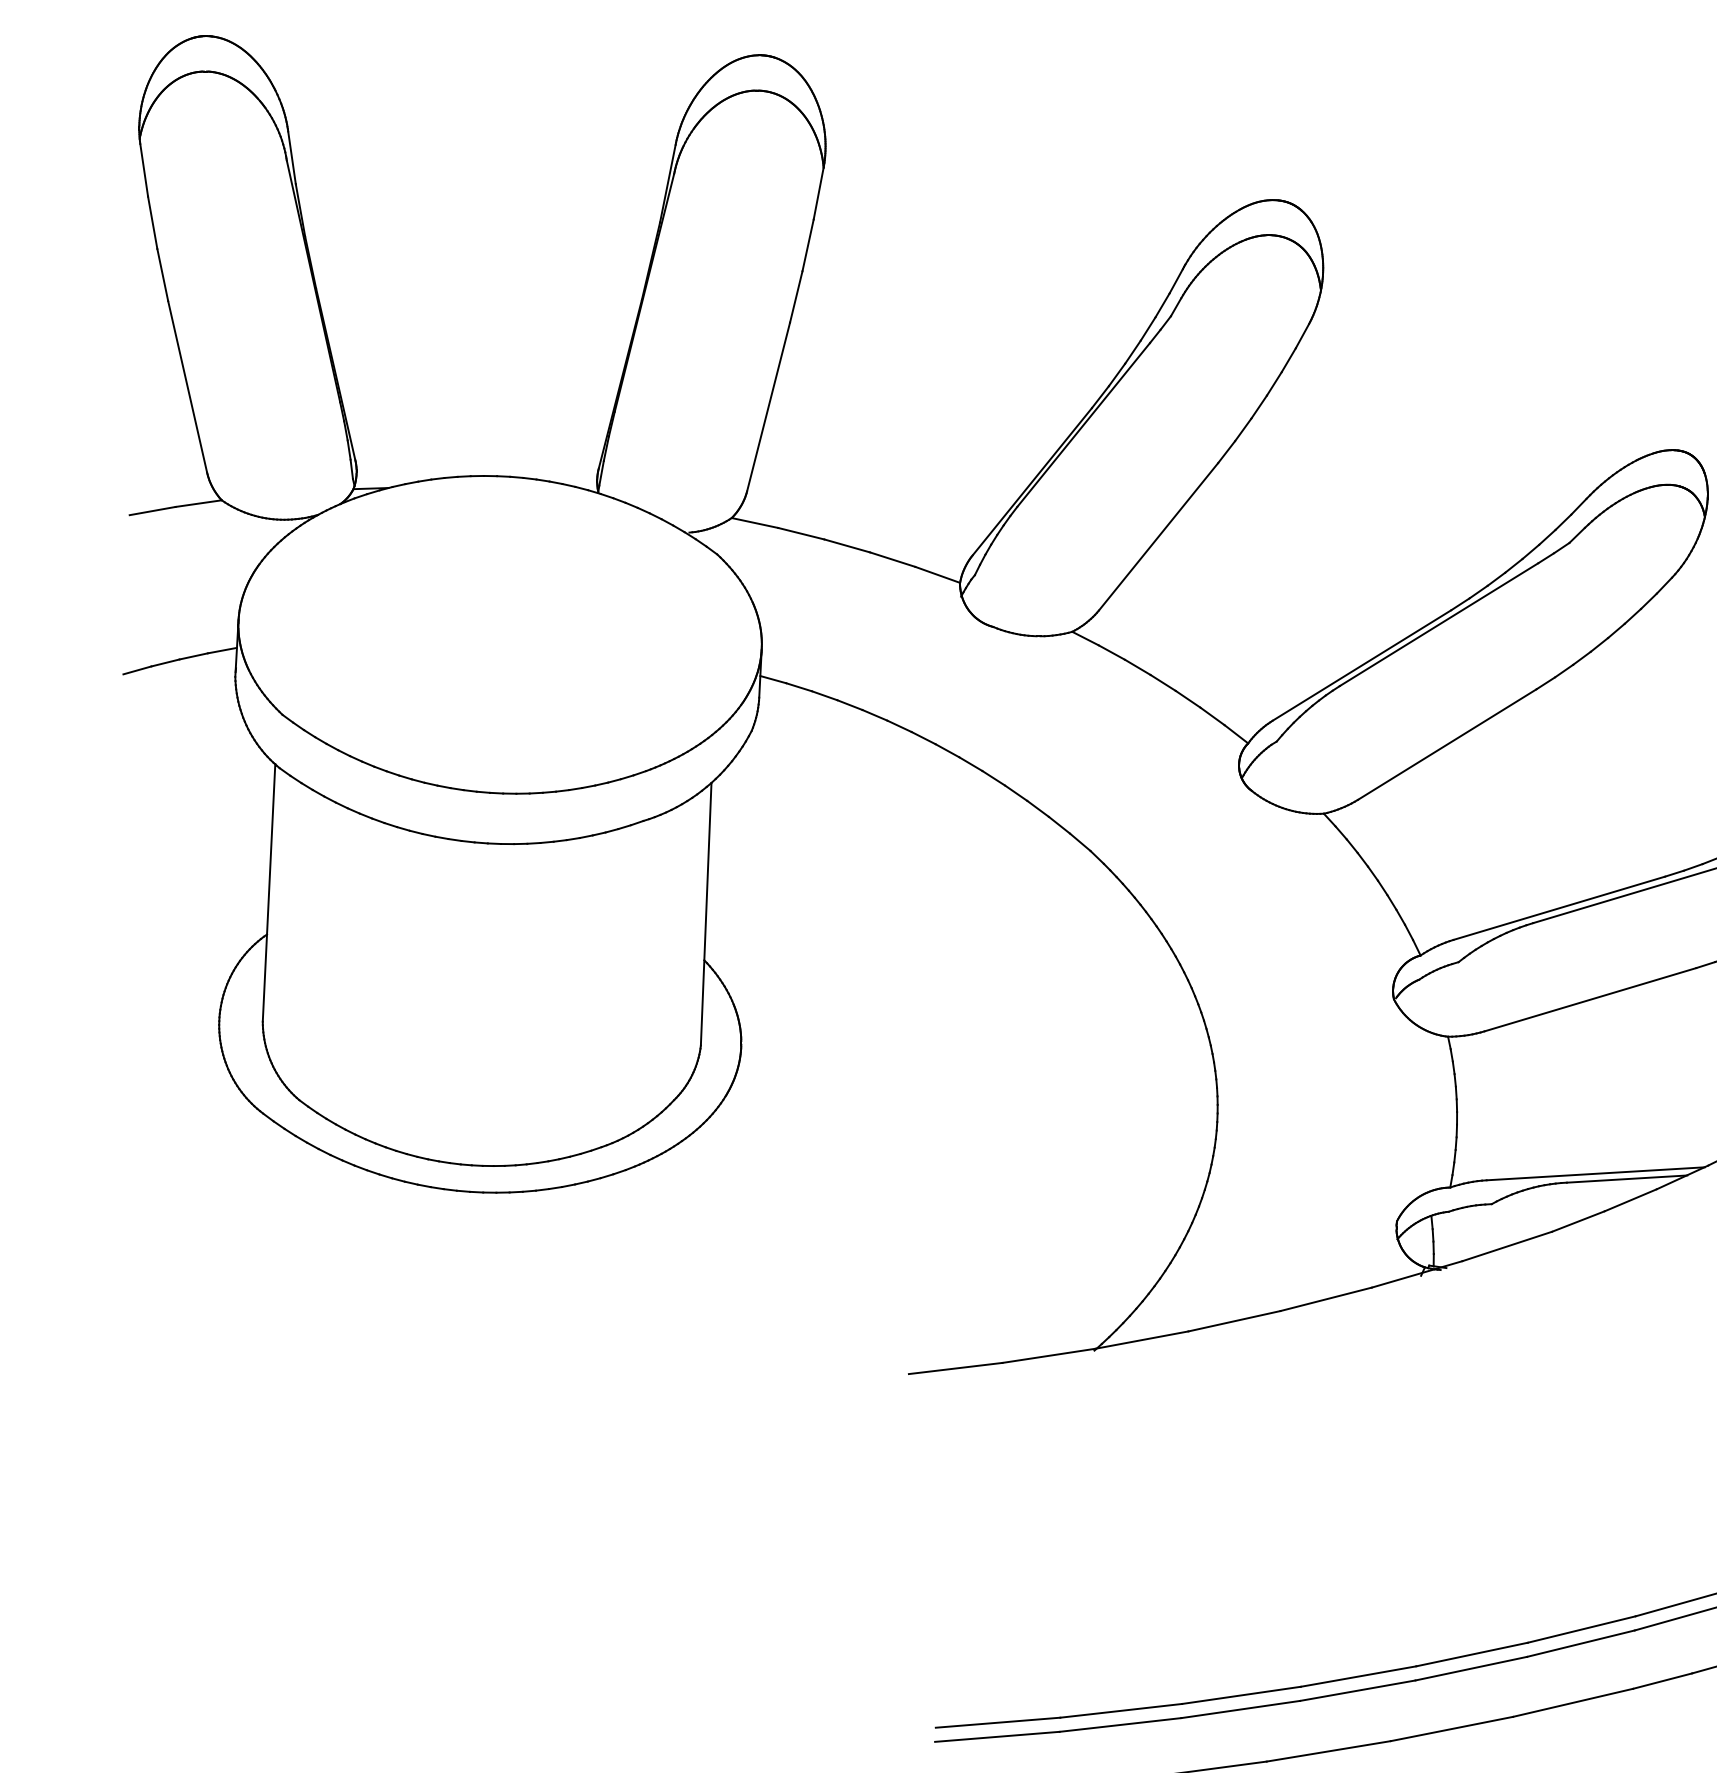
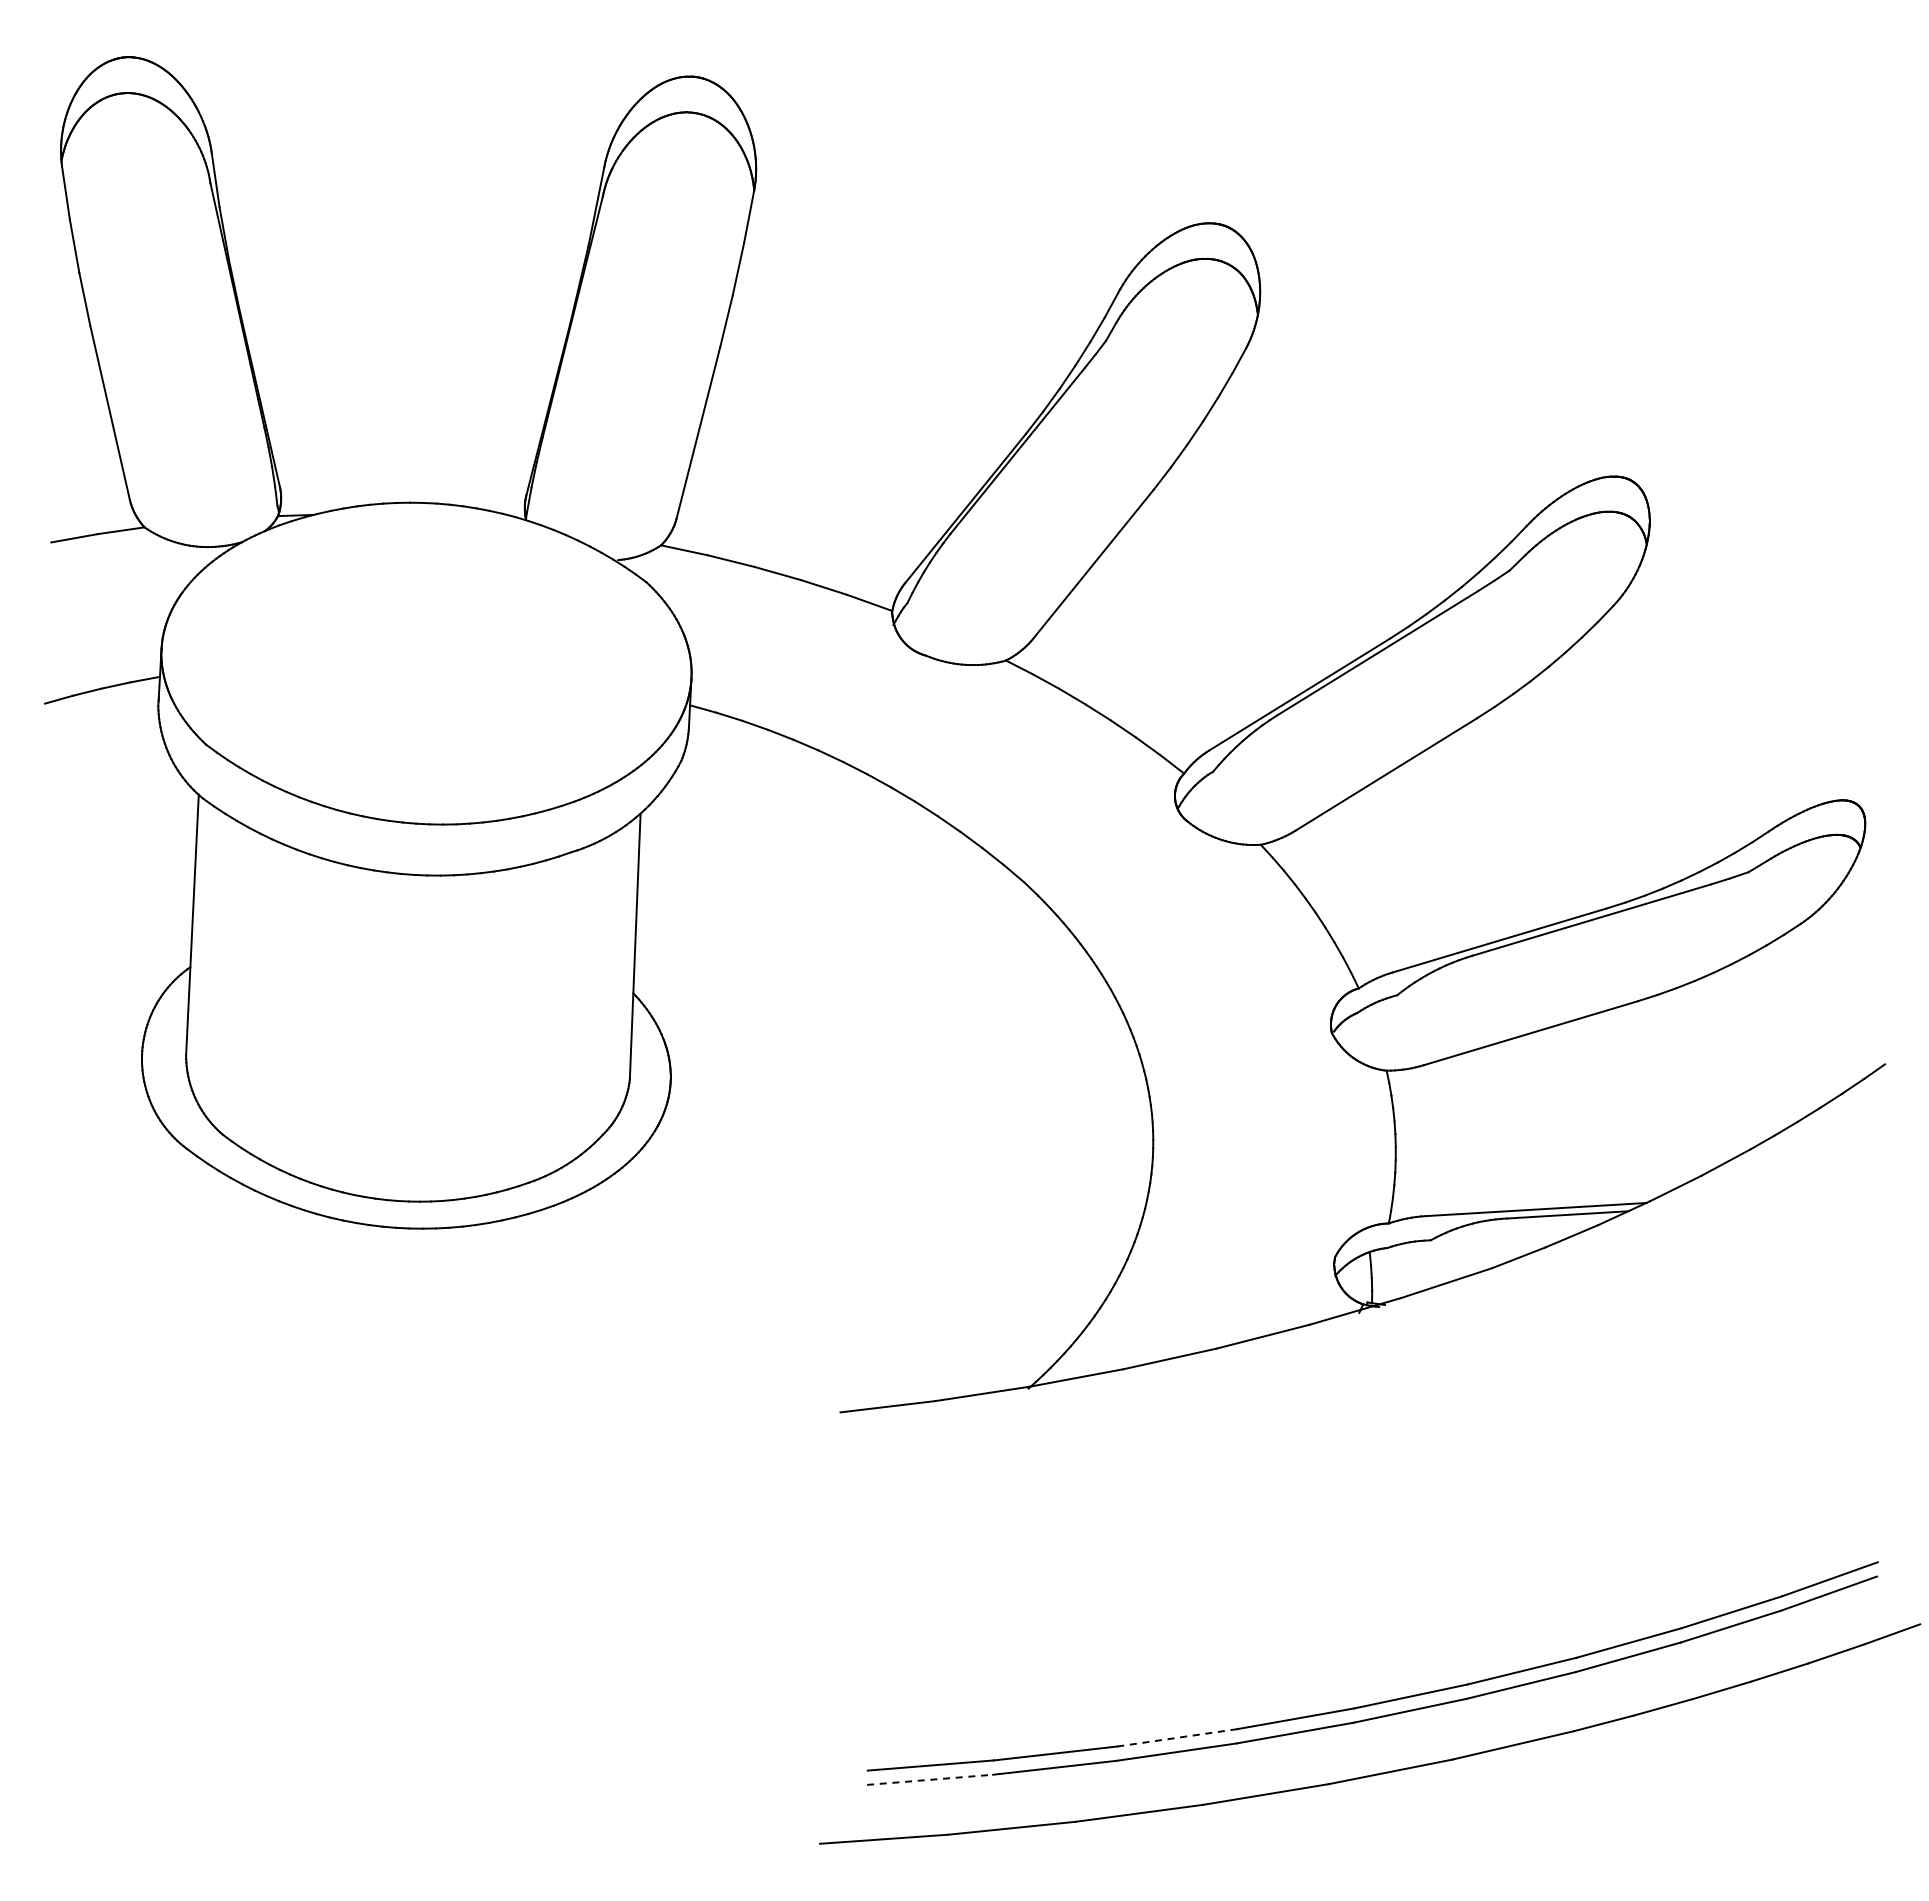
line: (1241, 1695) -> (1177, 1737), solid -> dashed
line: (997, 1736) -> (930, 1779), solid -> dashed

